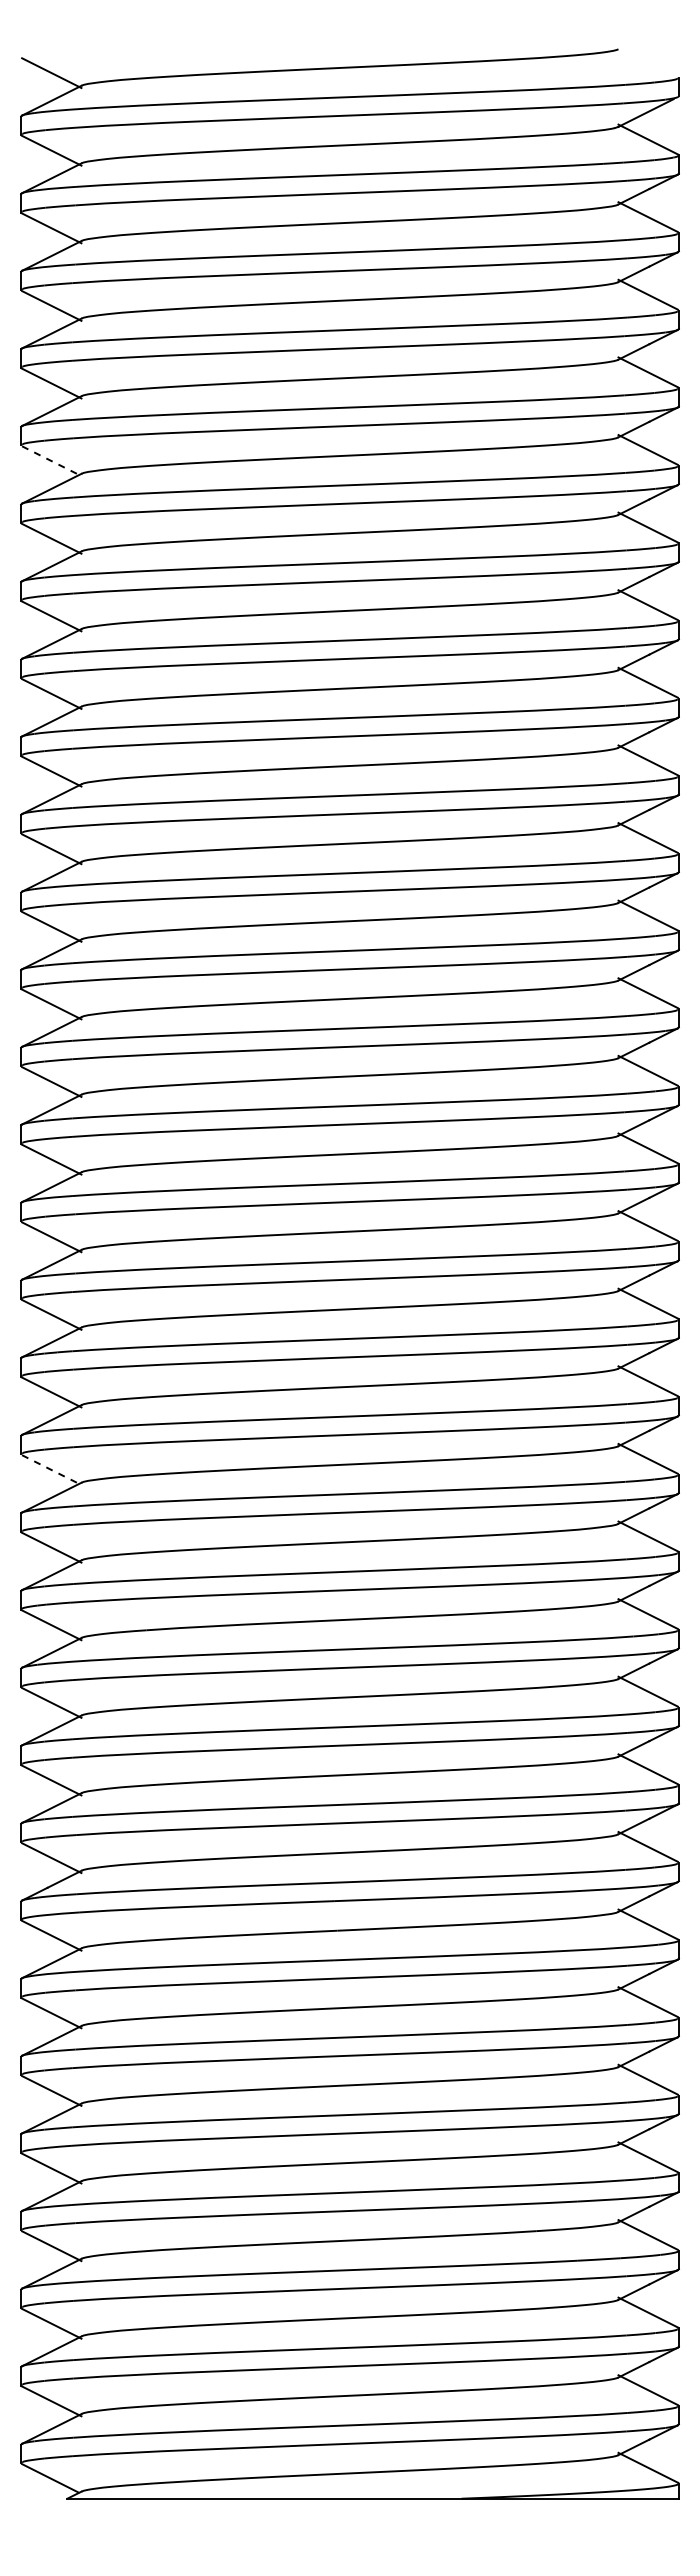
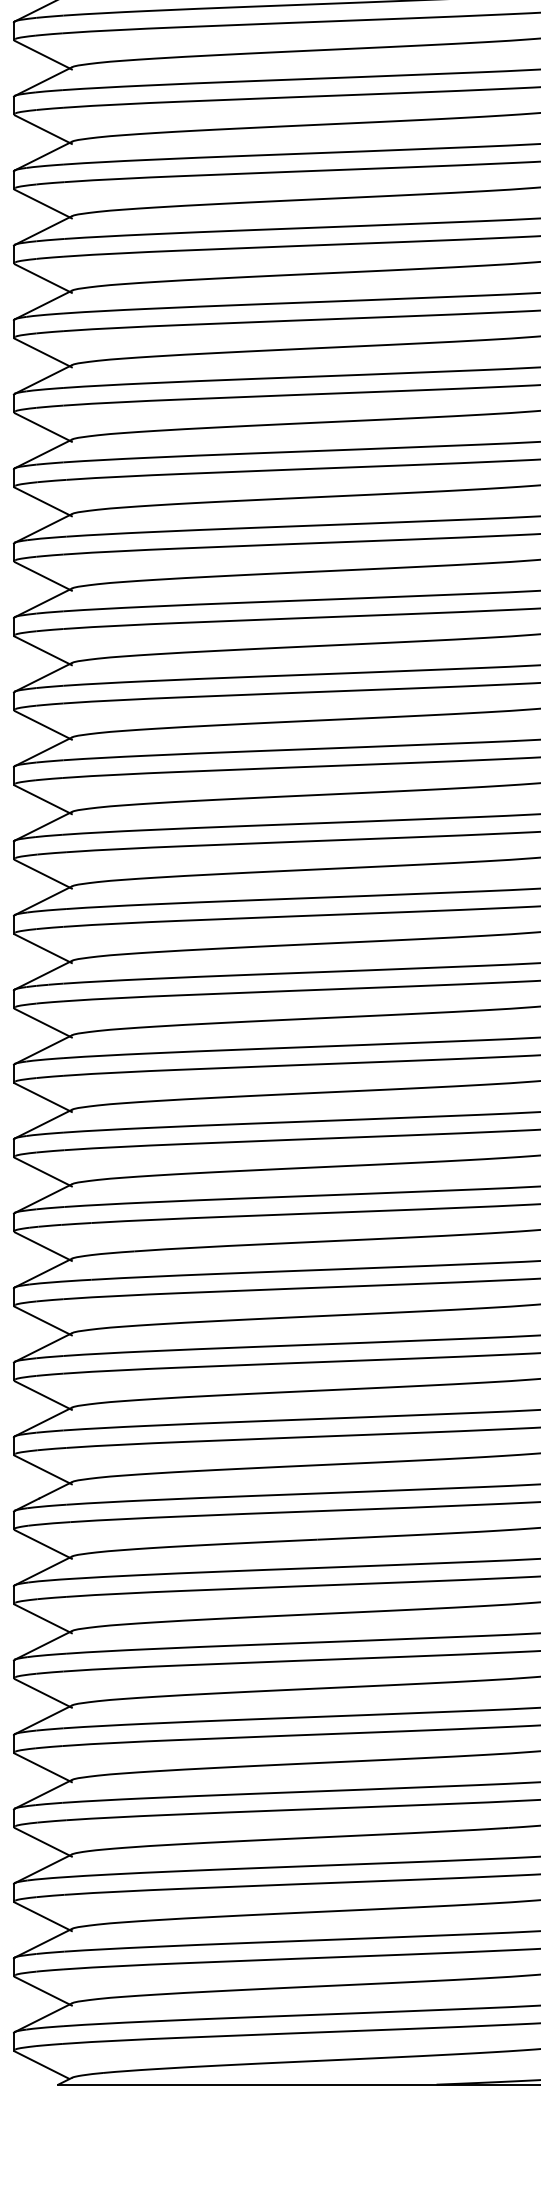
line: (52, 461) -> (44, 129), dashed -> solid
line: (52, 1470) -> (44, 1098), dashed -> solid

